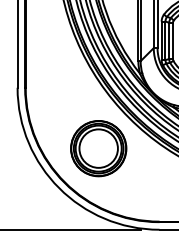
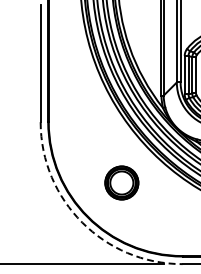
part: (98, 148) -> (121, 182), size x0.6
arc: (59, 188) -> (82, 222), solid -> dashed

